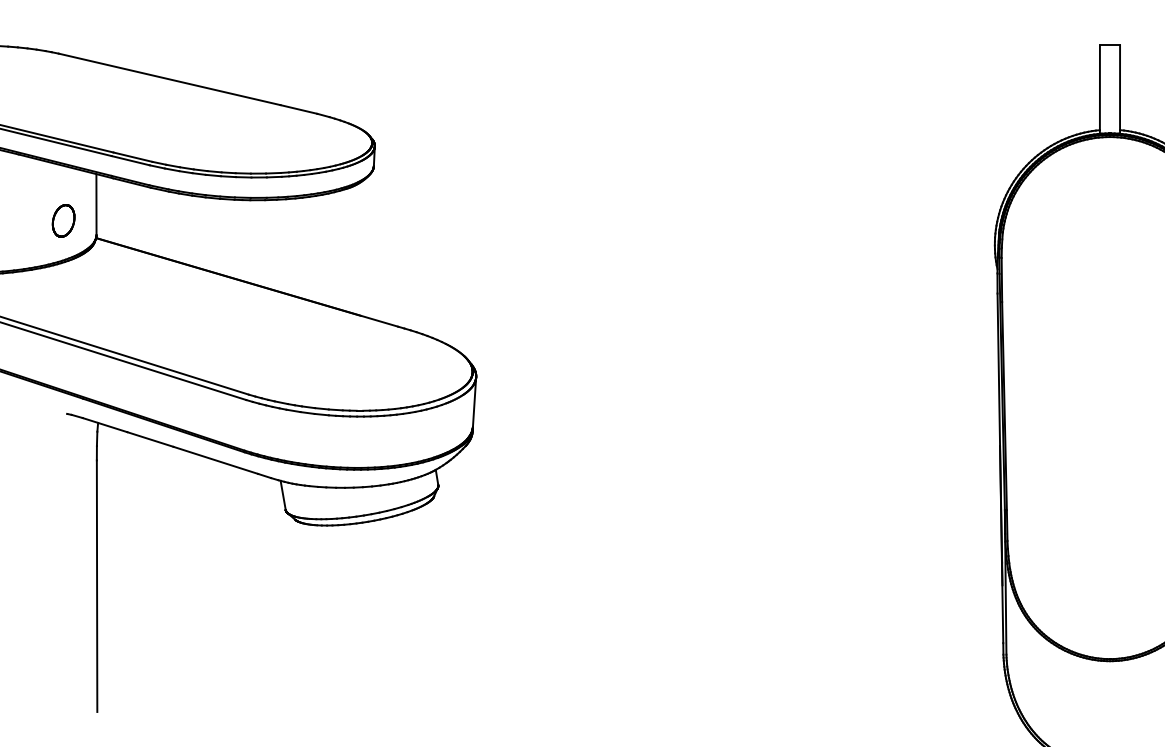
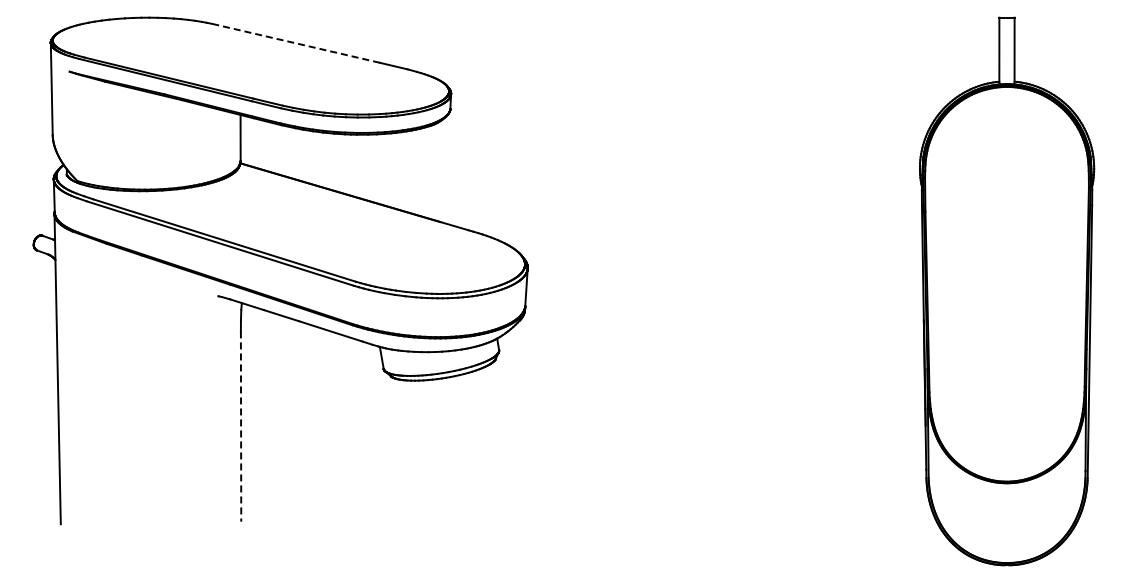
line: (169, 79) -> (295, 43), solid -> dashed
part: (63, 221) -> (215, 150), removed
line: (97, 587) -> (241, 427), solid -> dashed

